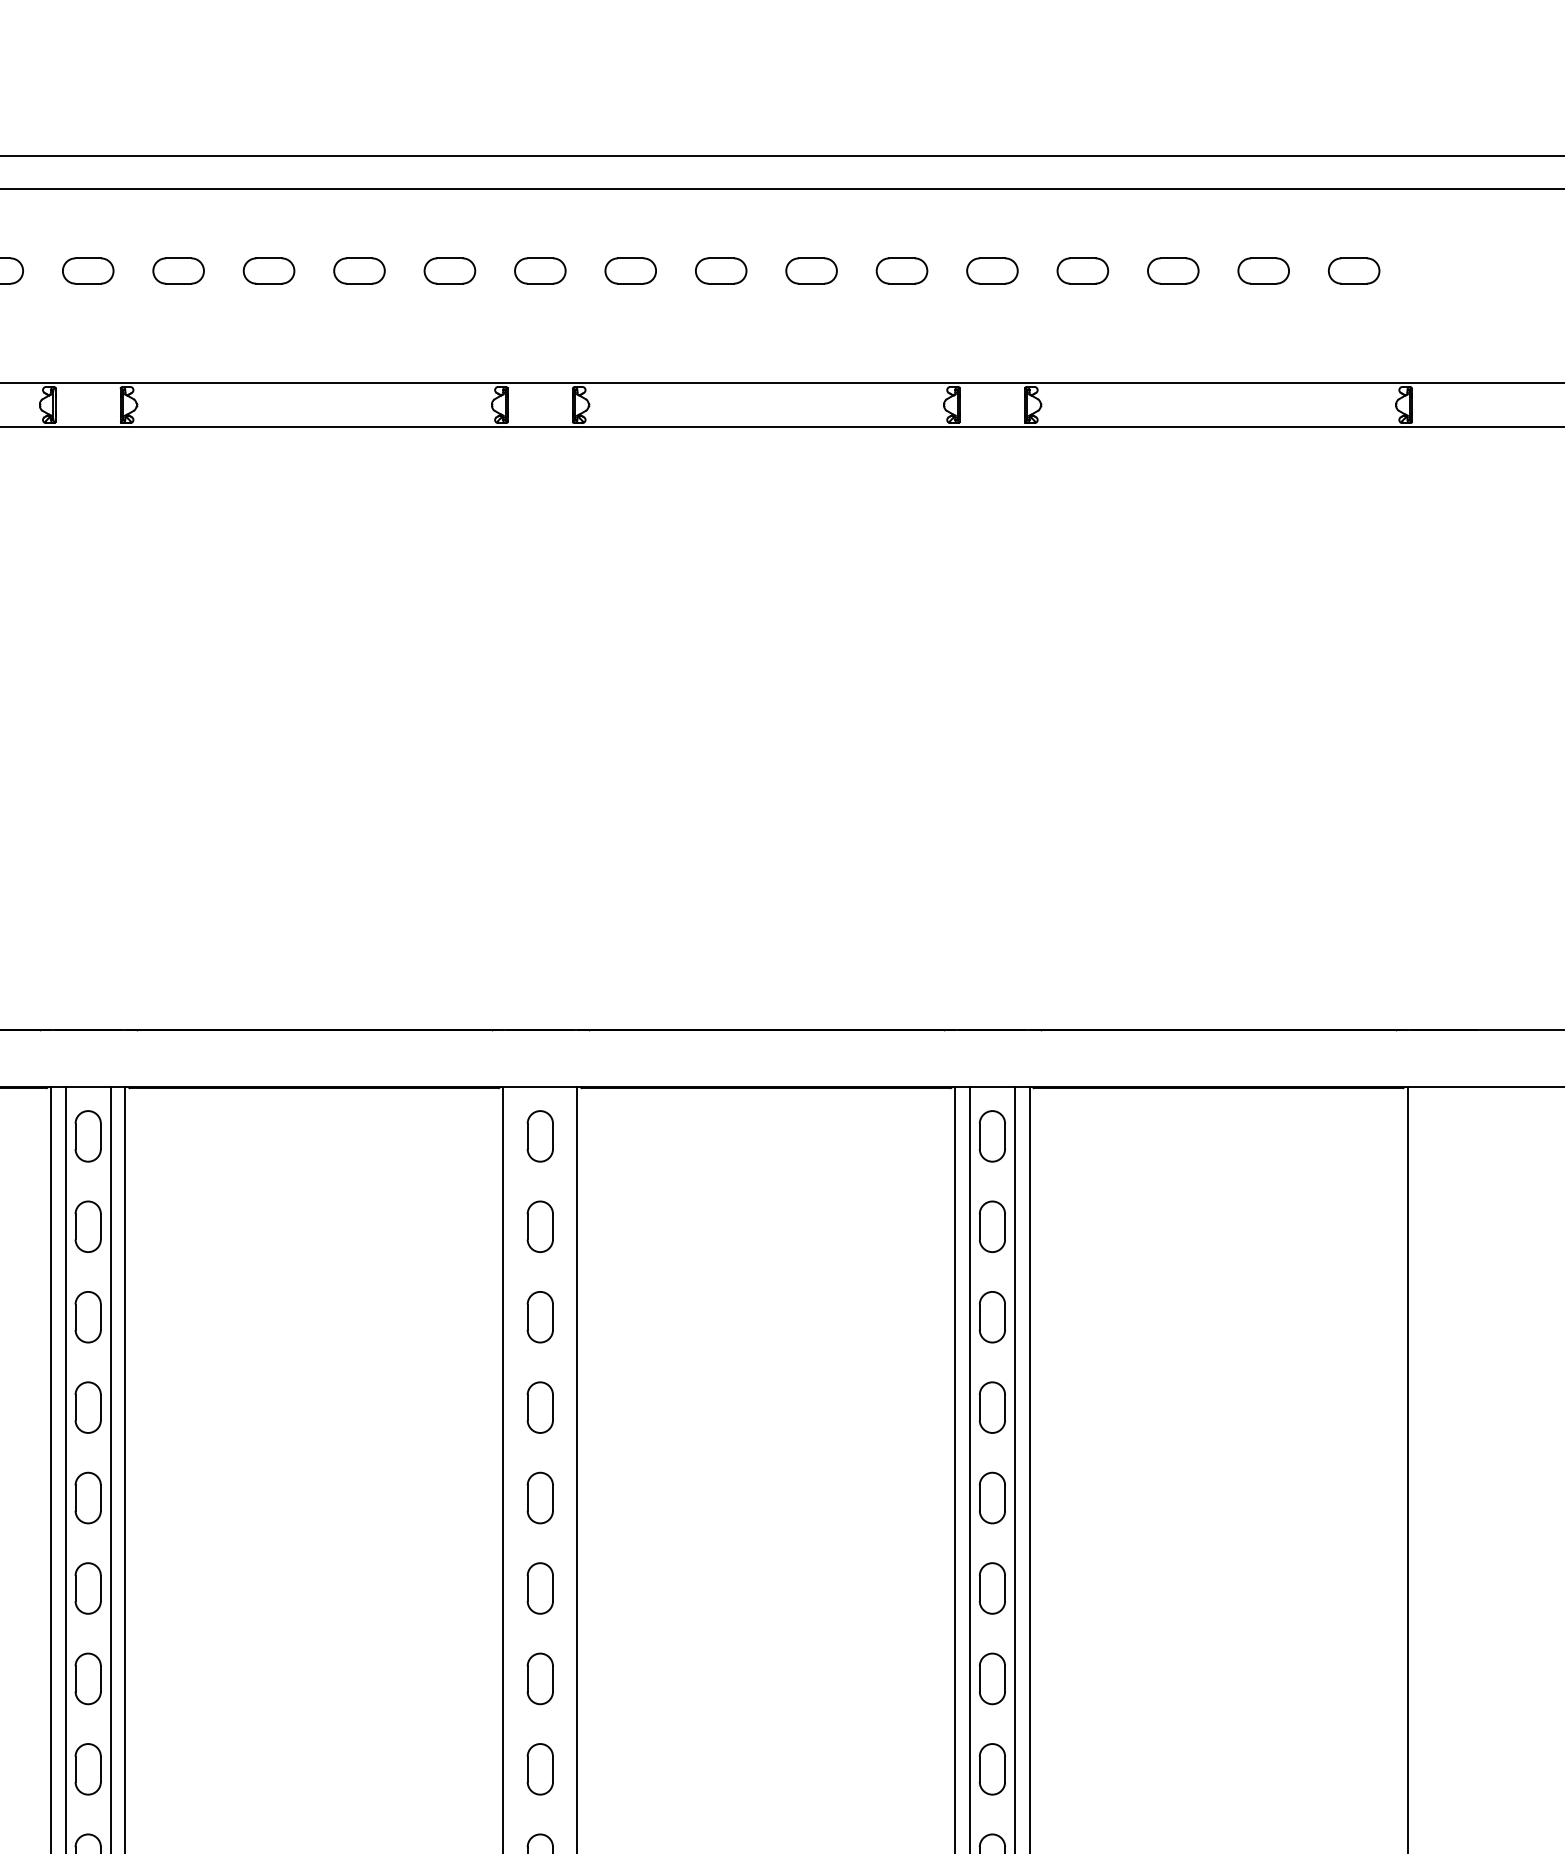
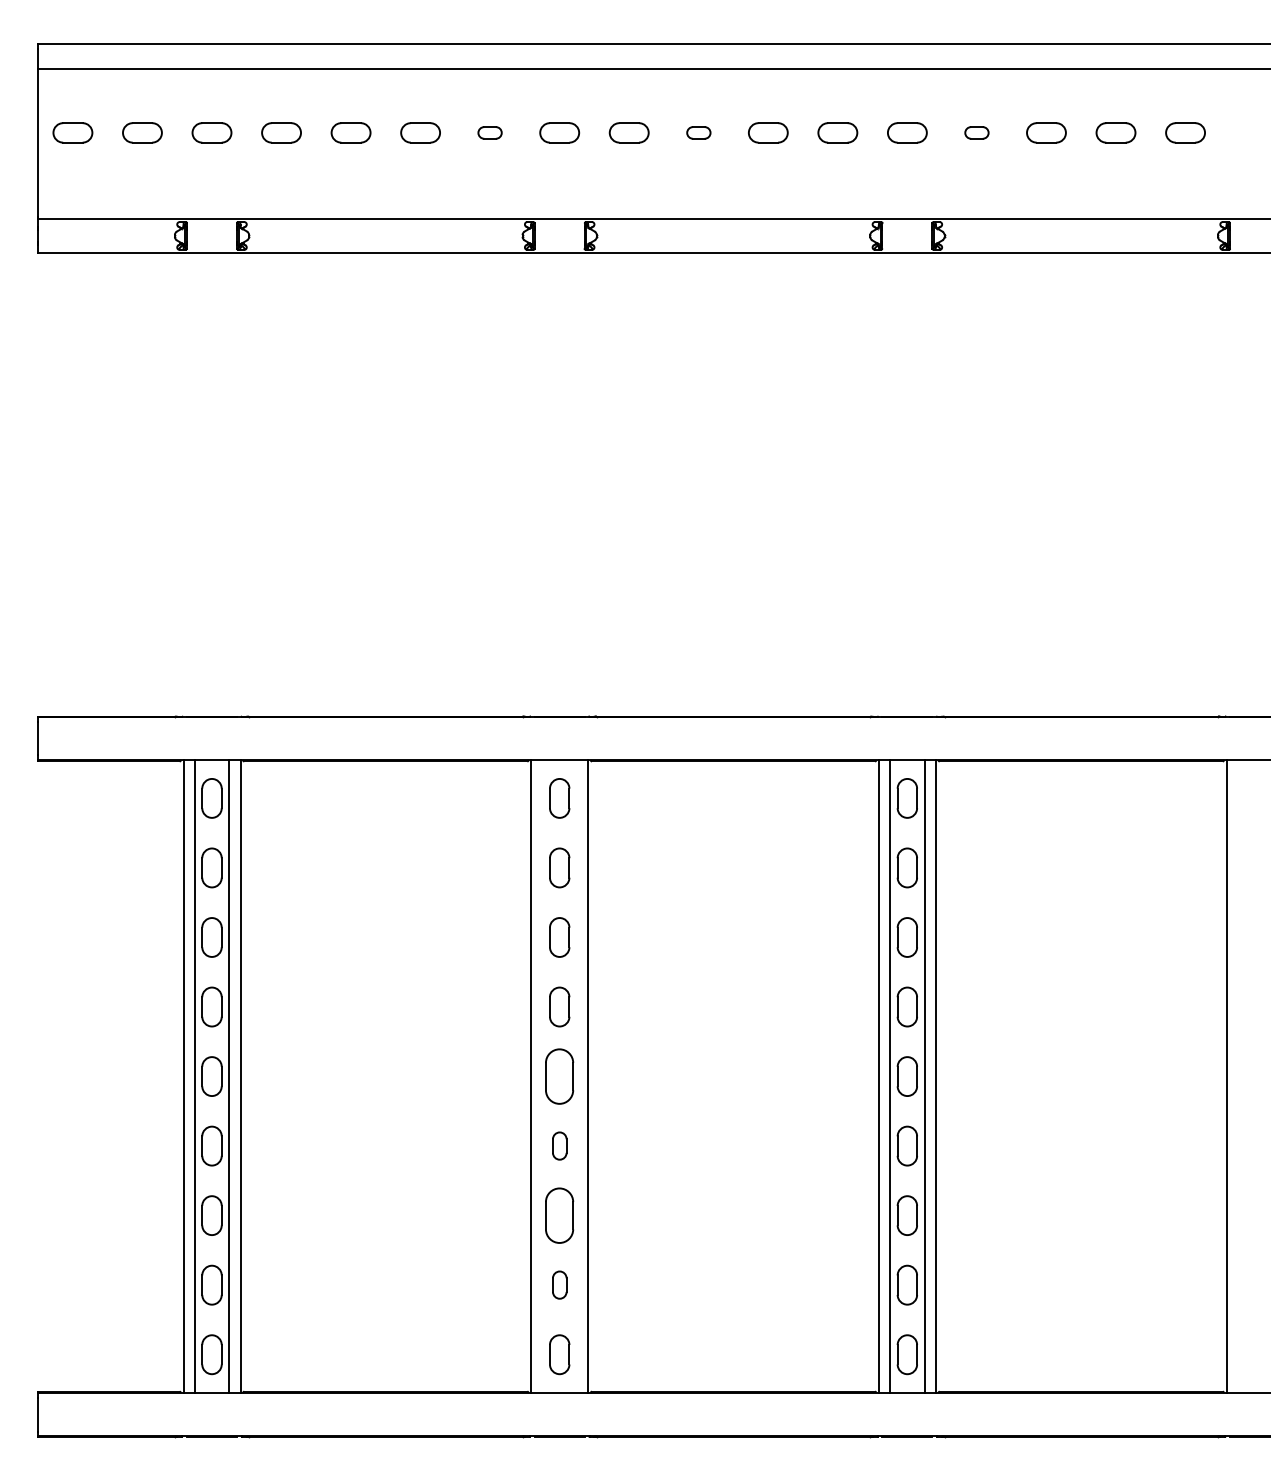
part: (449, 270) -> (489, 132), size x0.6
part: (720, 270) -> (698, 132), size x0.6
part: (1082, 270) -> (976, 132), size x0.6
part: (540, 1497) -> (559, 1076), size x1.4
part: (540, 1587) -> (559, 1145), size x0.7
part: (540, 1678) -> (559, 1215), size x1.4
part: (540, 1768) -> (559, 1284), size x0.7

